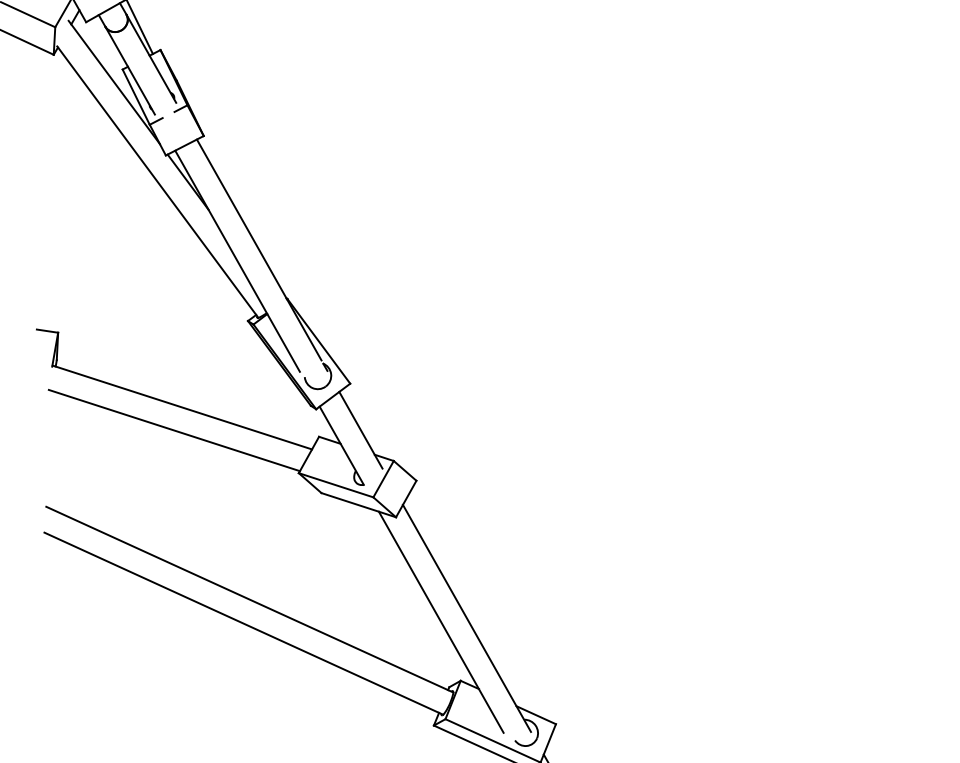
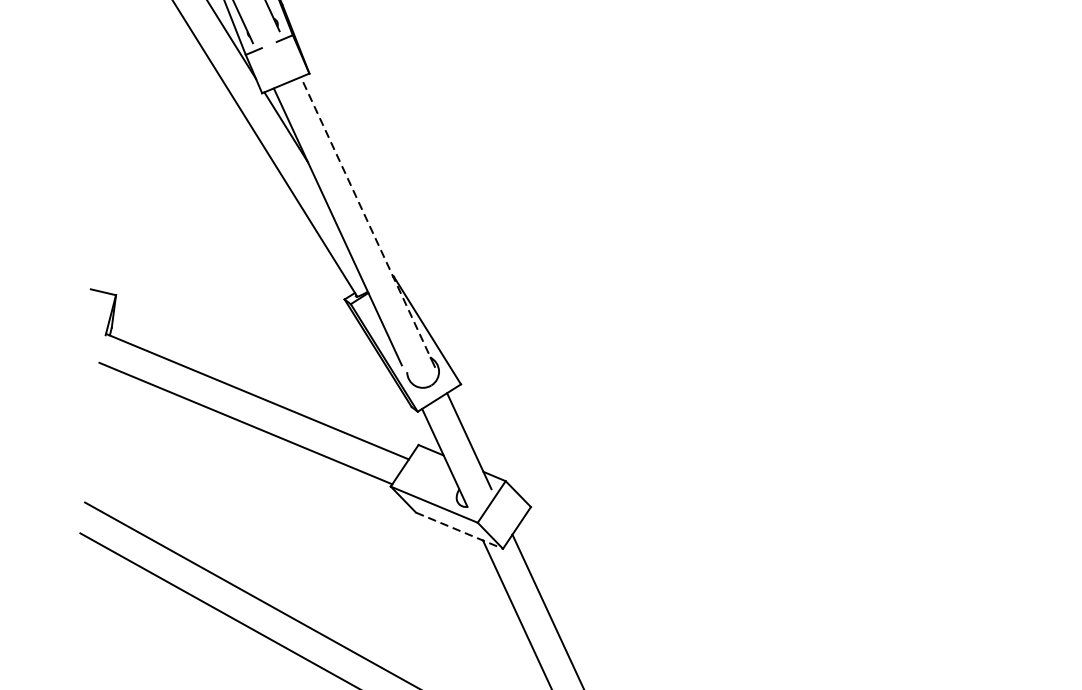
line: (259, 249) -> (365, 214), solid -> dashed
line: (359, 505) -> (460, 531), solid -> dashed

